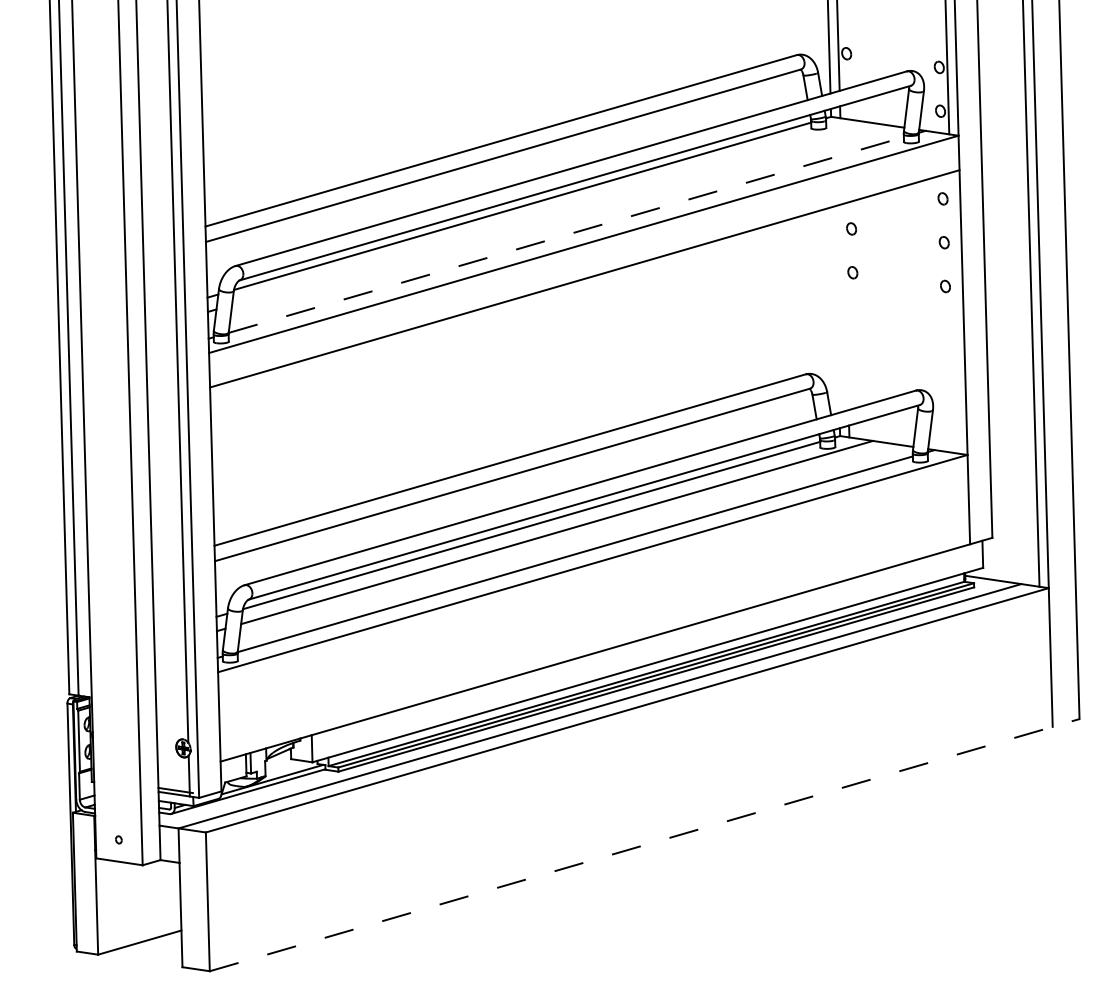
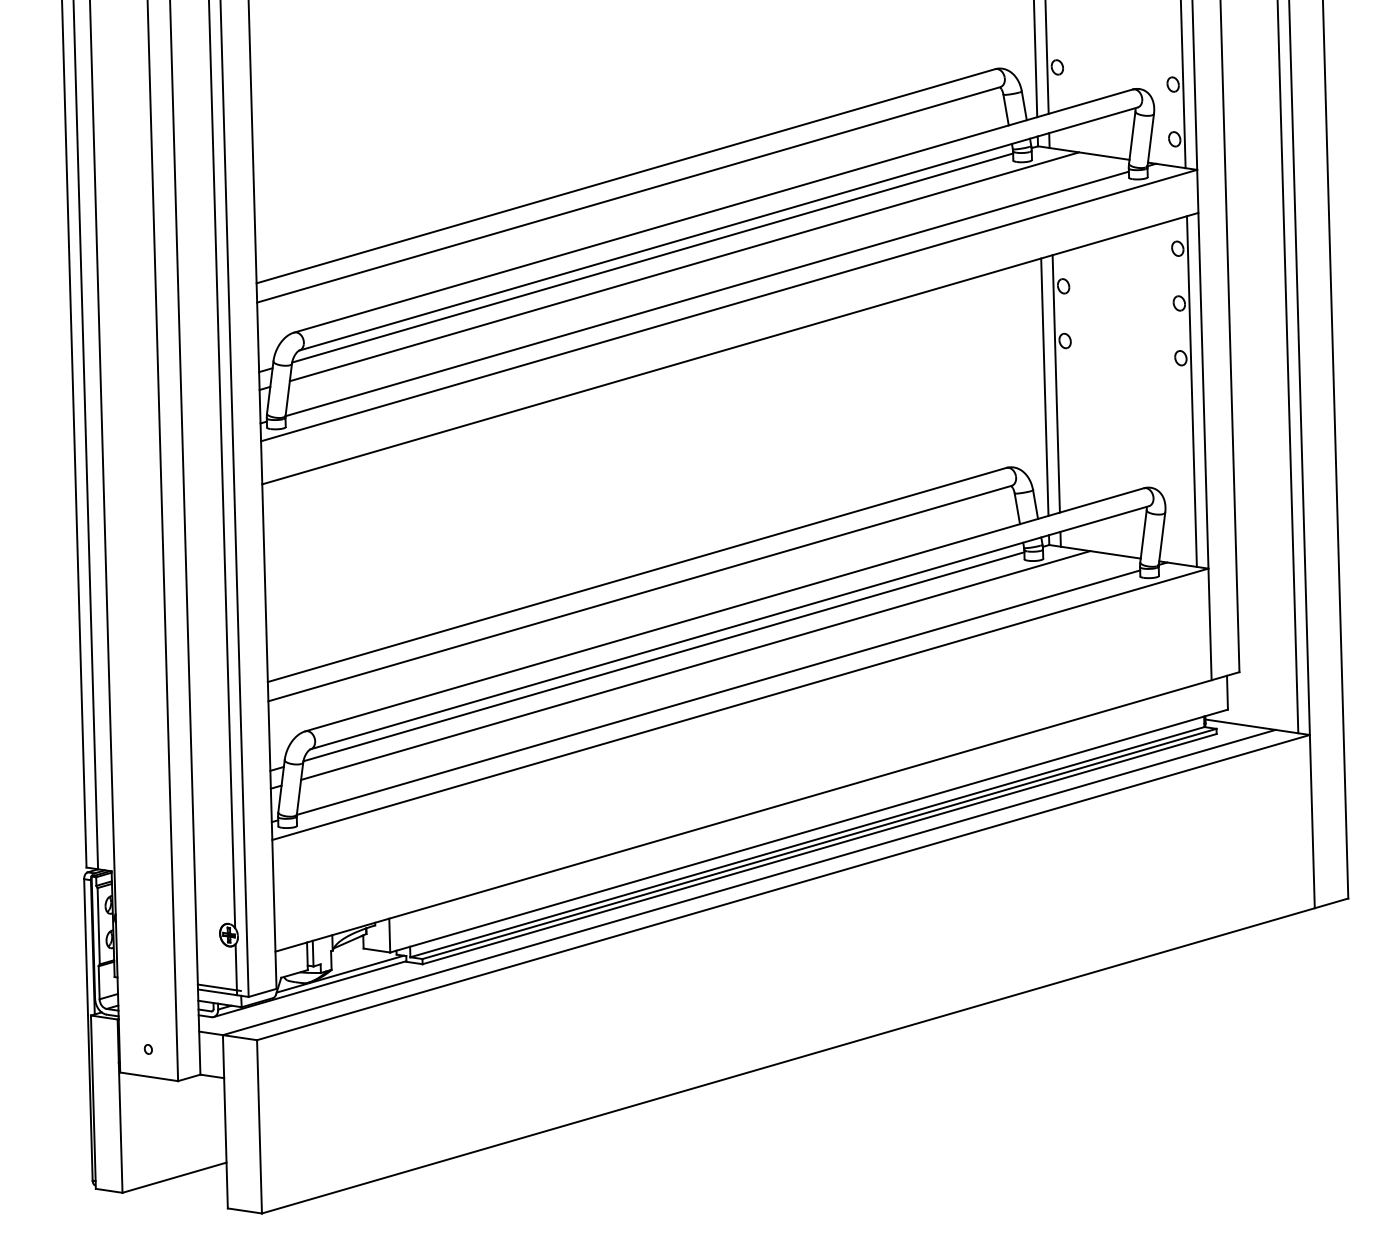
line: (548, 213) -> (684, 266), added
line: (566, 234) -> (707, 293), dashed -> solid
line: (845, 306) -> (1055, 383), added
line: (836, 309) -> (1044, 386), added
line: (953, 313) -> (1191, 391), added
line: (644, 845) -> (805, 1056), dashed -> solid

